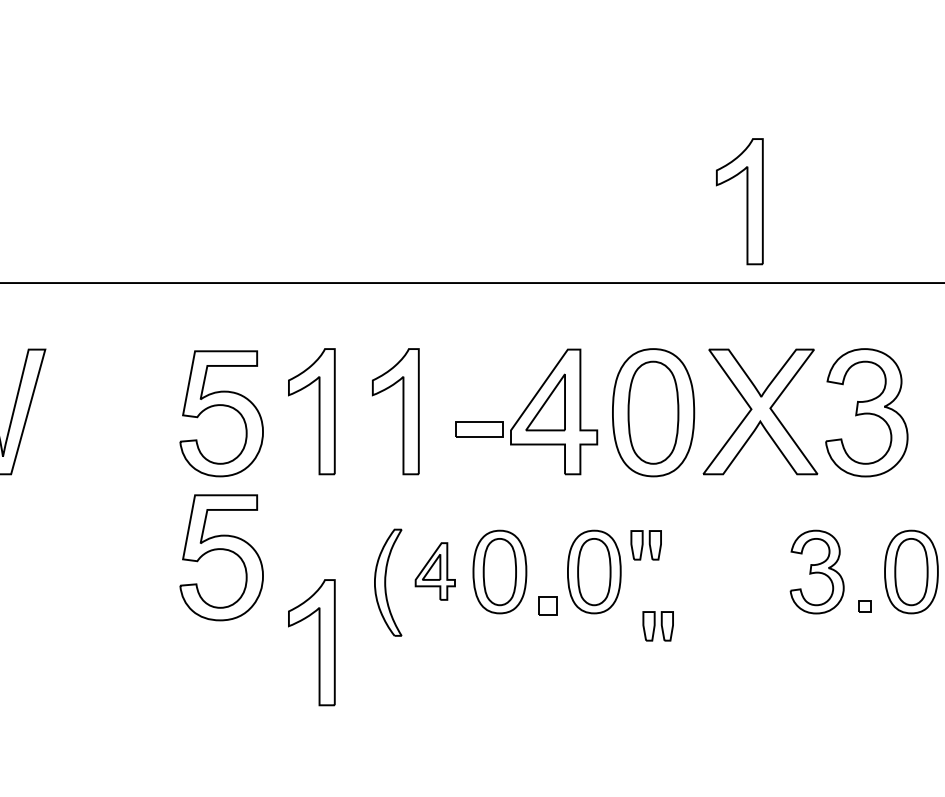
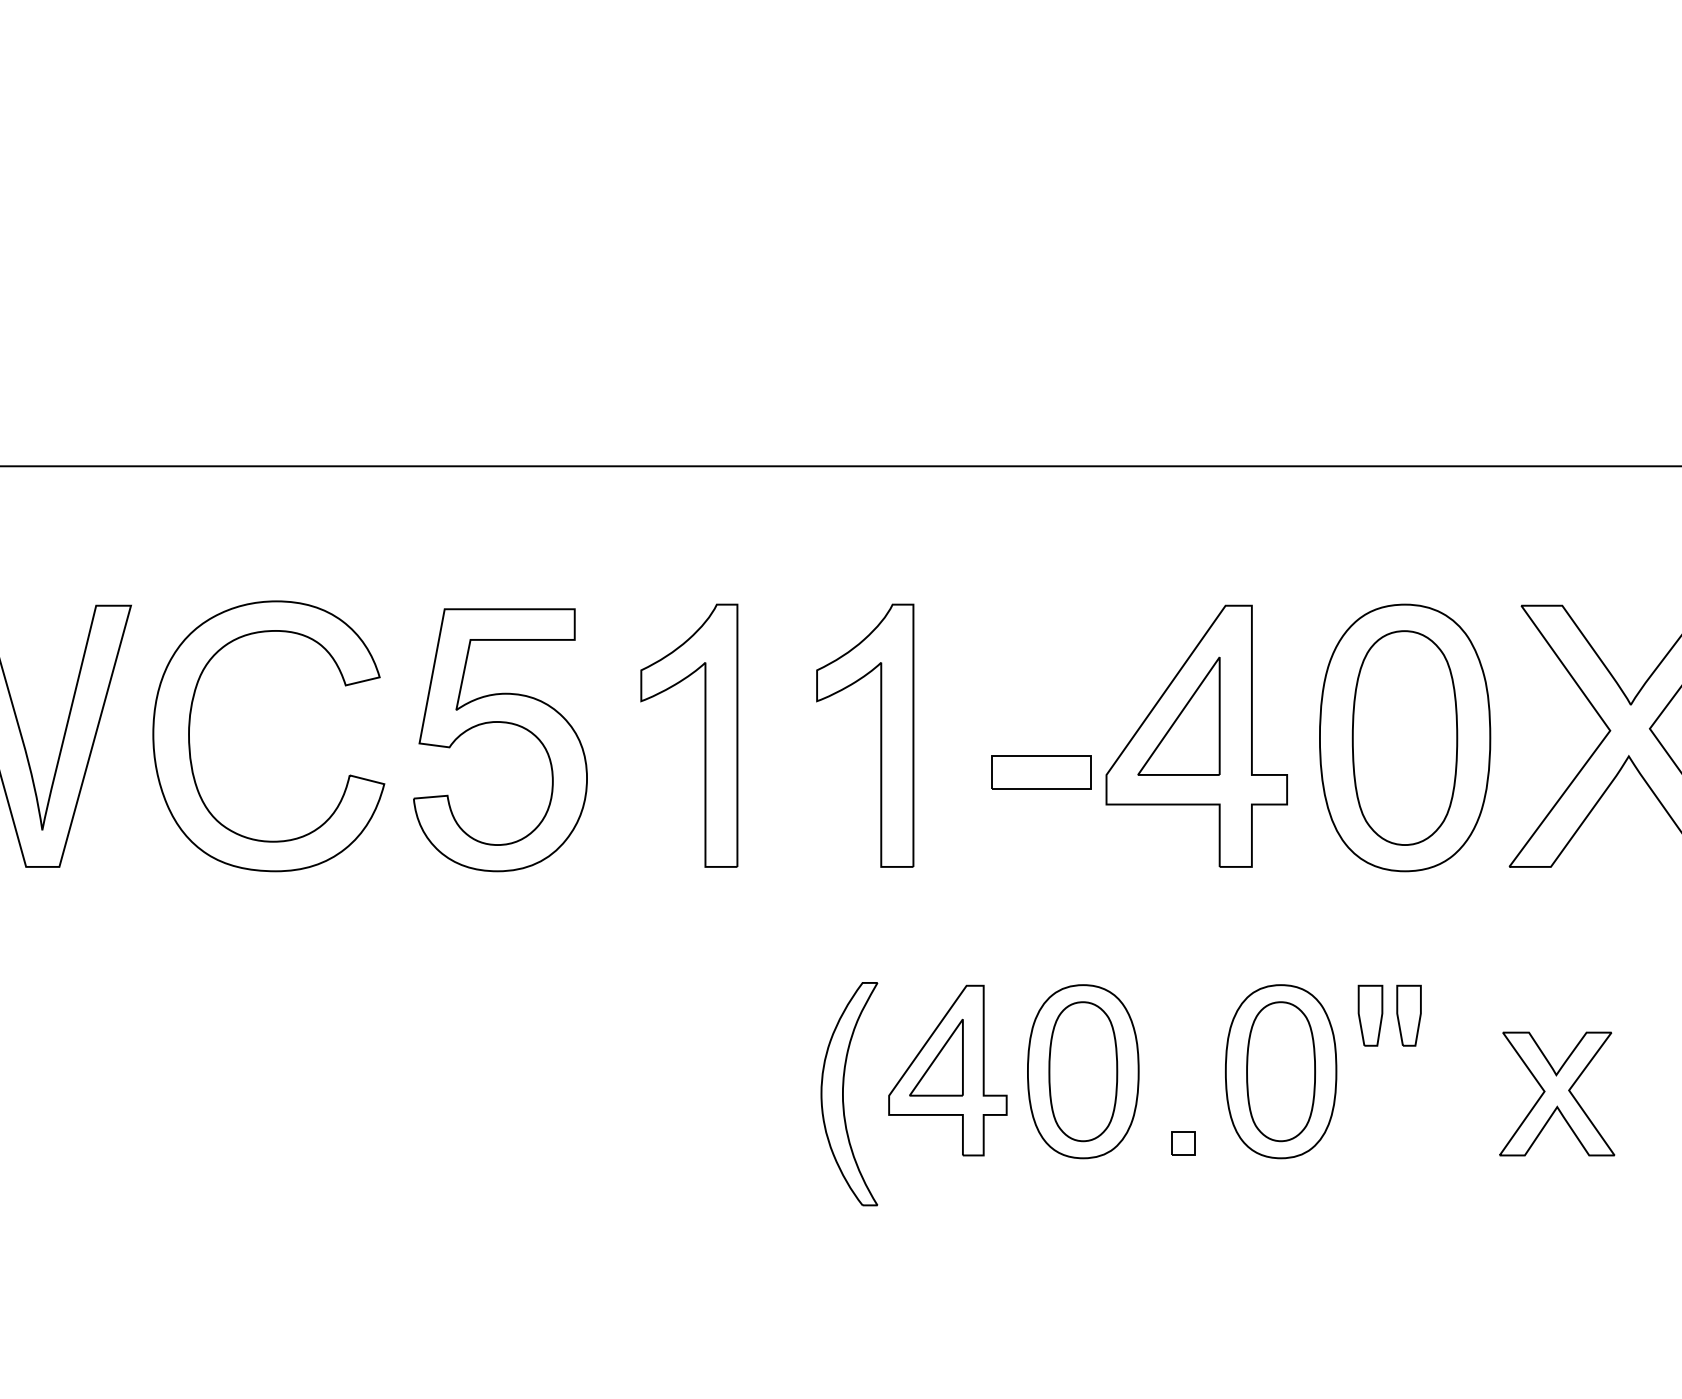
part: (746, 201) -> (1599, 295), removed
part: (74, 406) -> (192, 724), added
part: (222, 550) -> (502, 1026), removed
part: (435, 571) -> (948, 1070), size x1.43
part: (726, 582) -> (1557, 1093), added
part: (547, 606) -> (1182, 1143), size x0.62
part: (657, 626) -> (1413, 1185), removed
part: (318, 642) -> (703, 1219), removed

